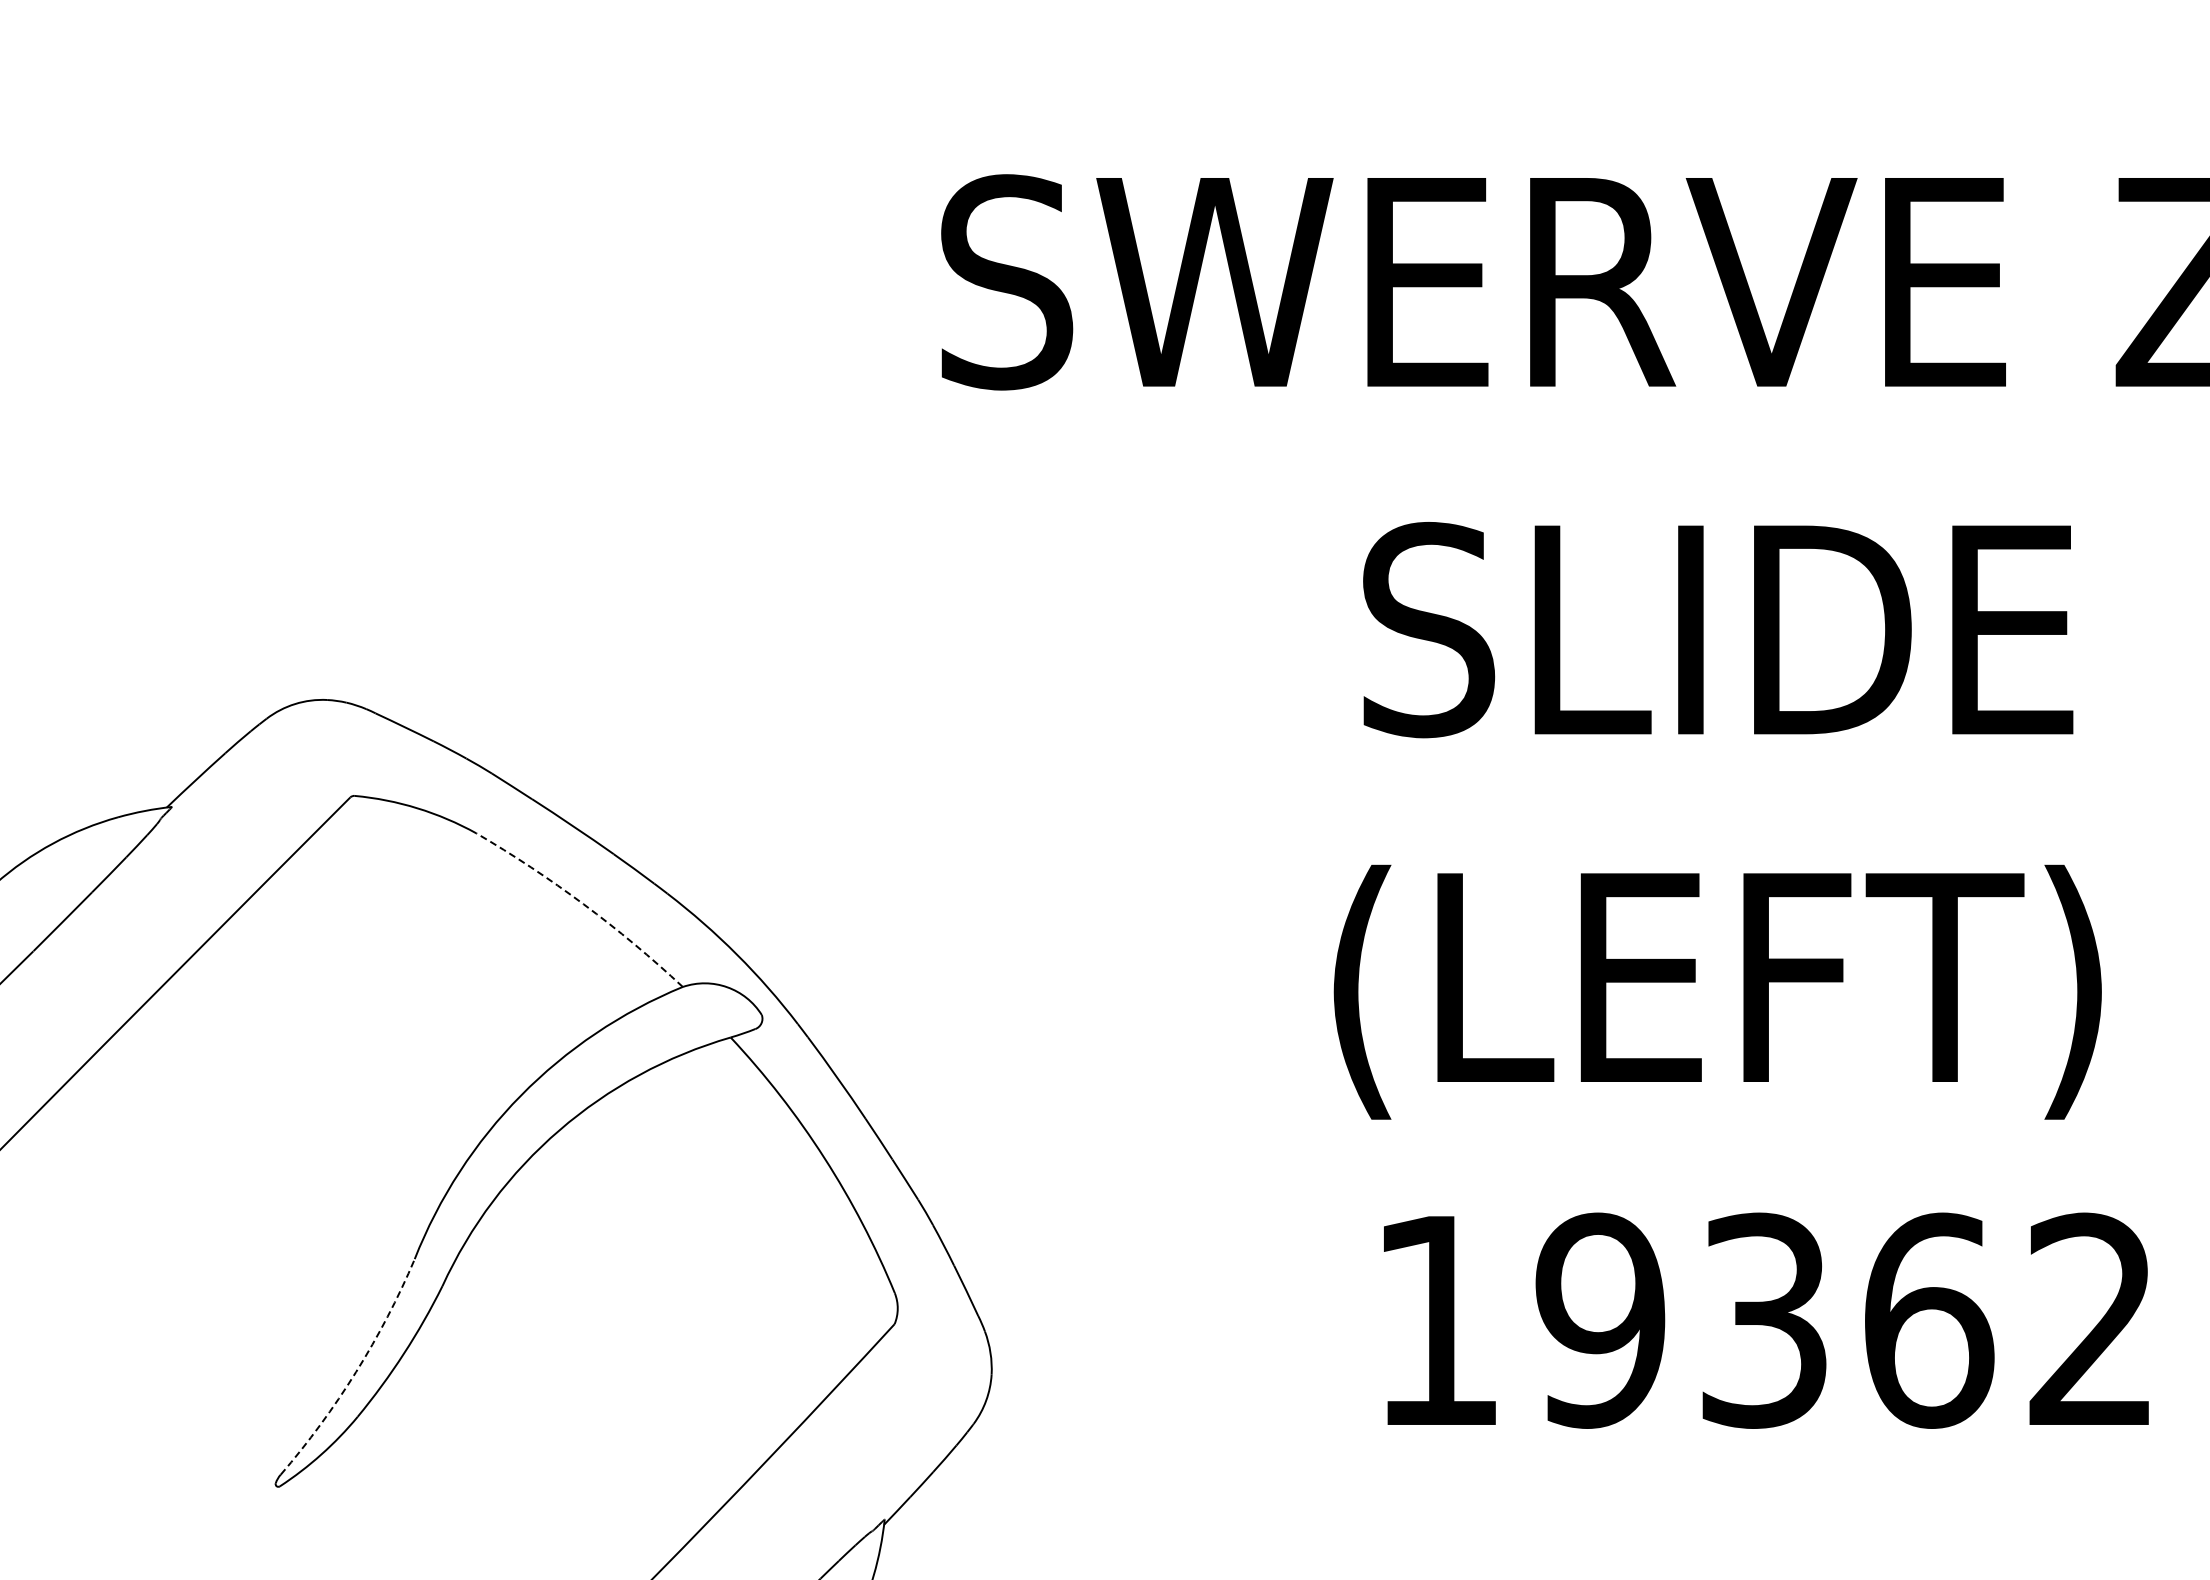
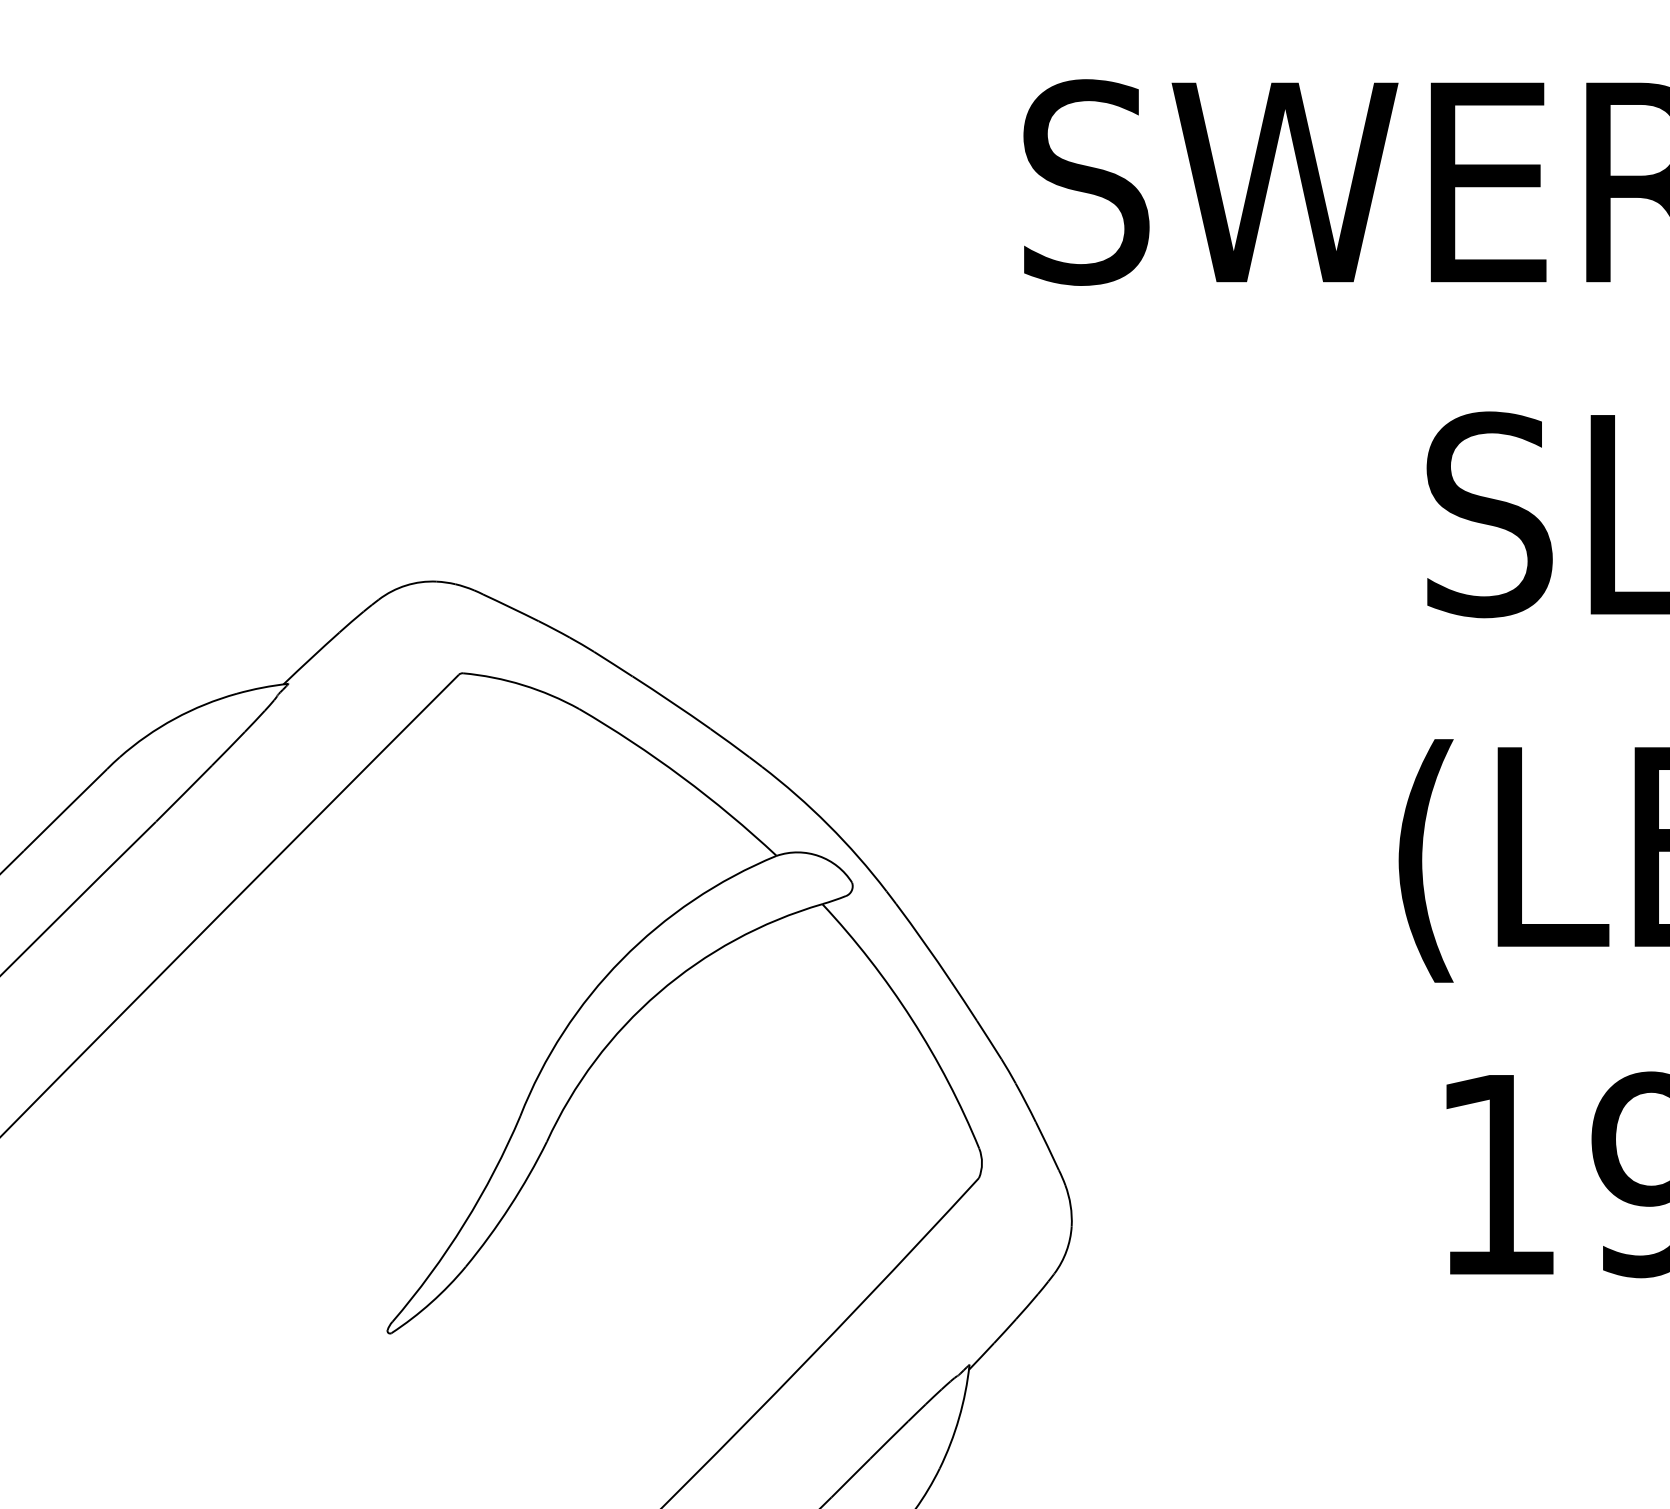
arc: (583, 904) -> (681, 777), dashed -> solid
arc: (356, 1372) -> (464, 1224), dashed -> solid

